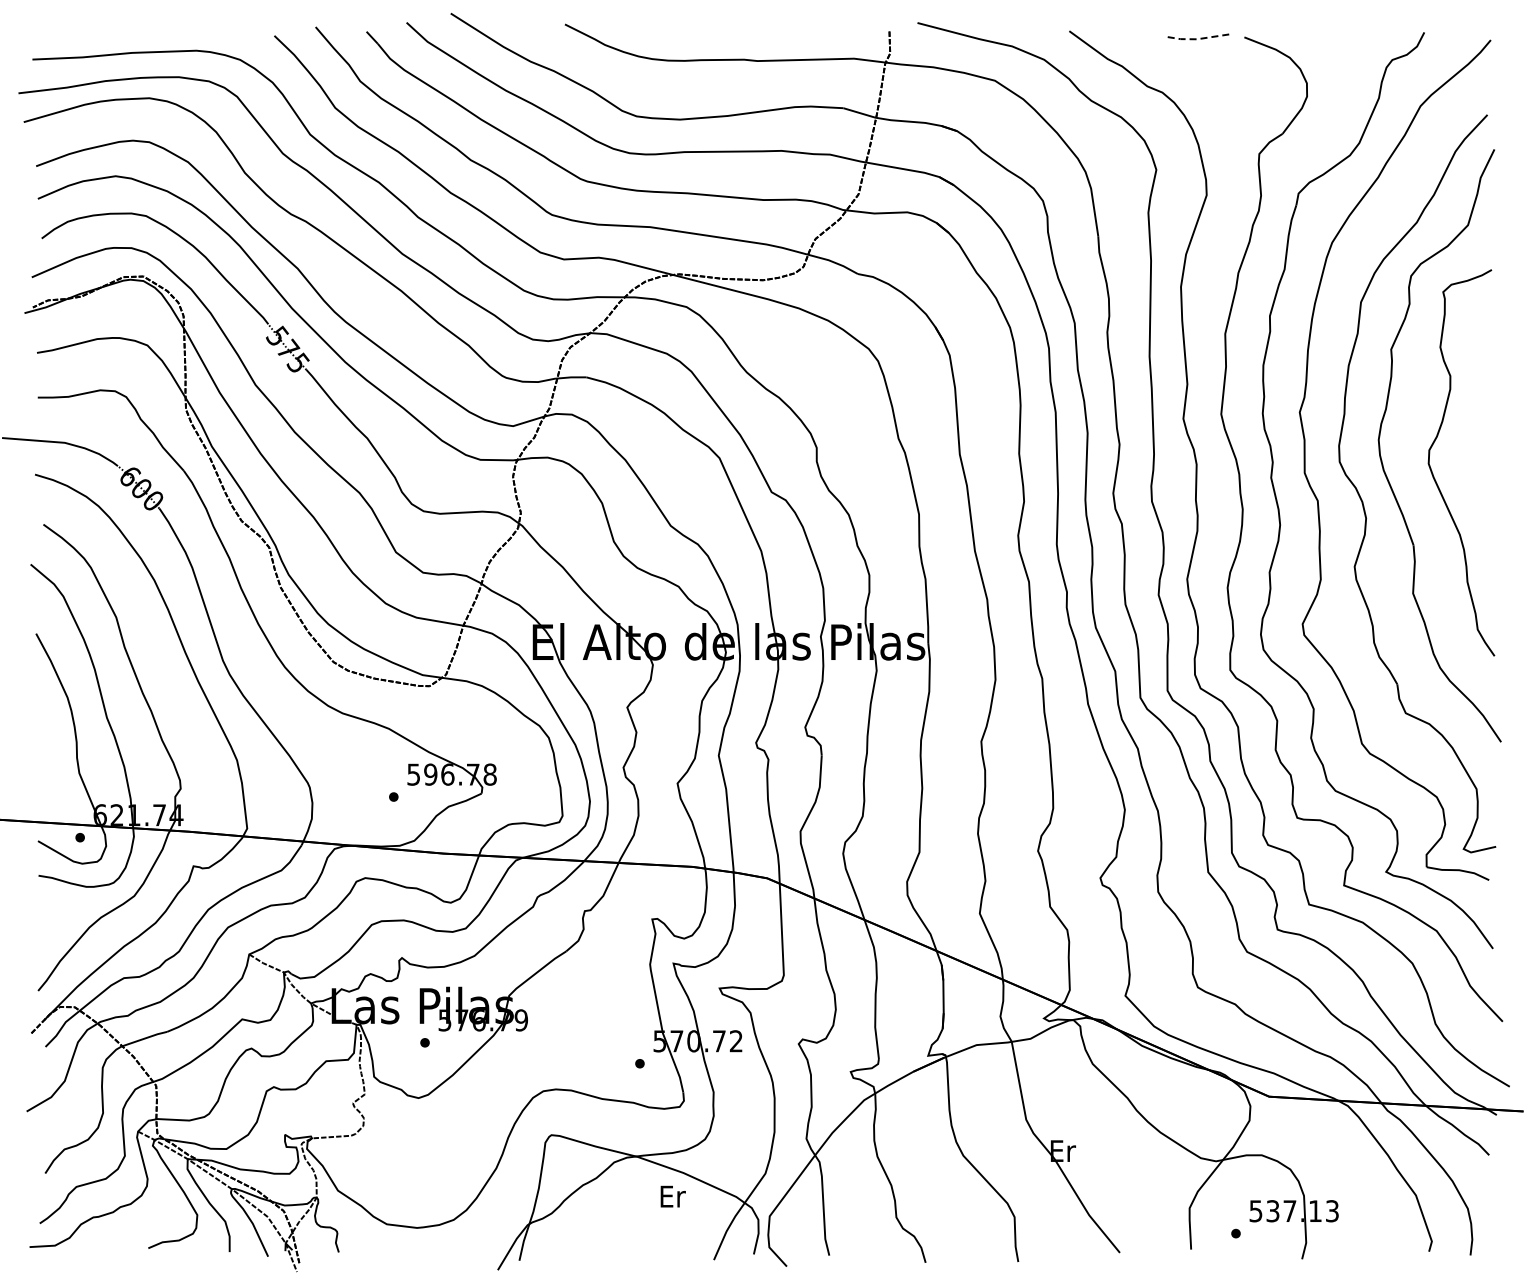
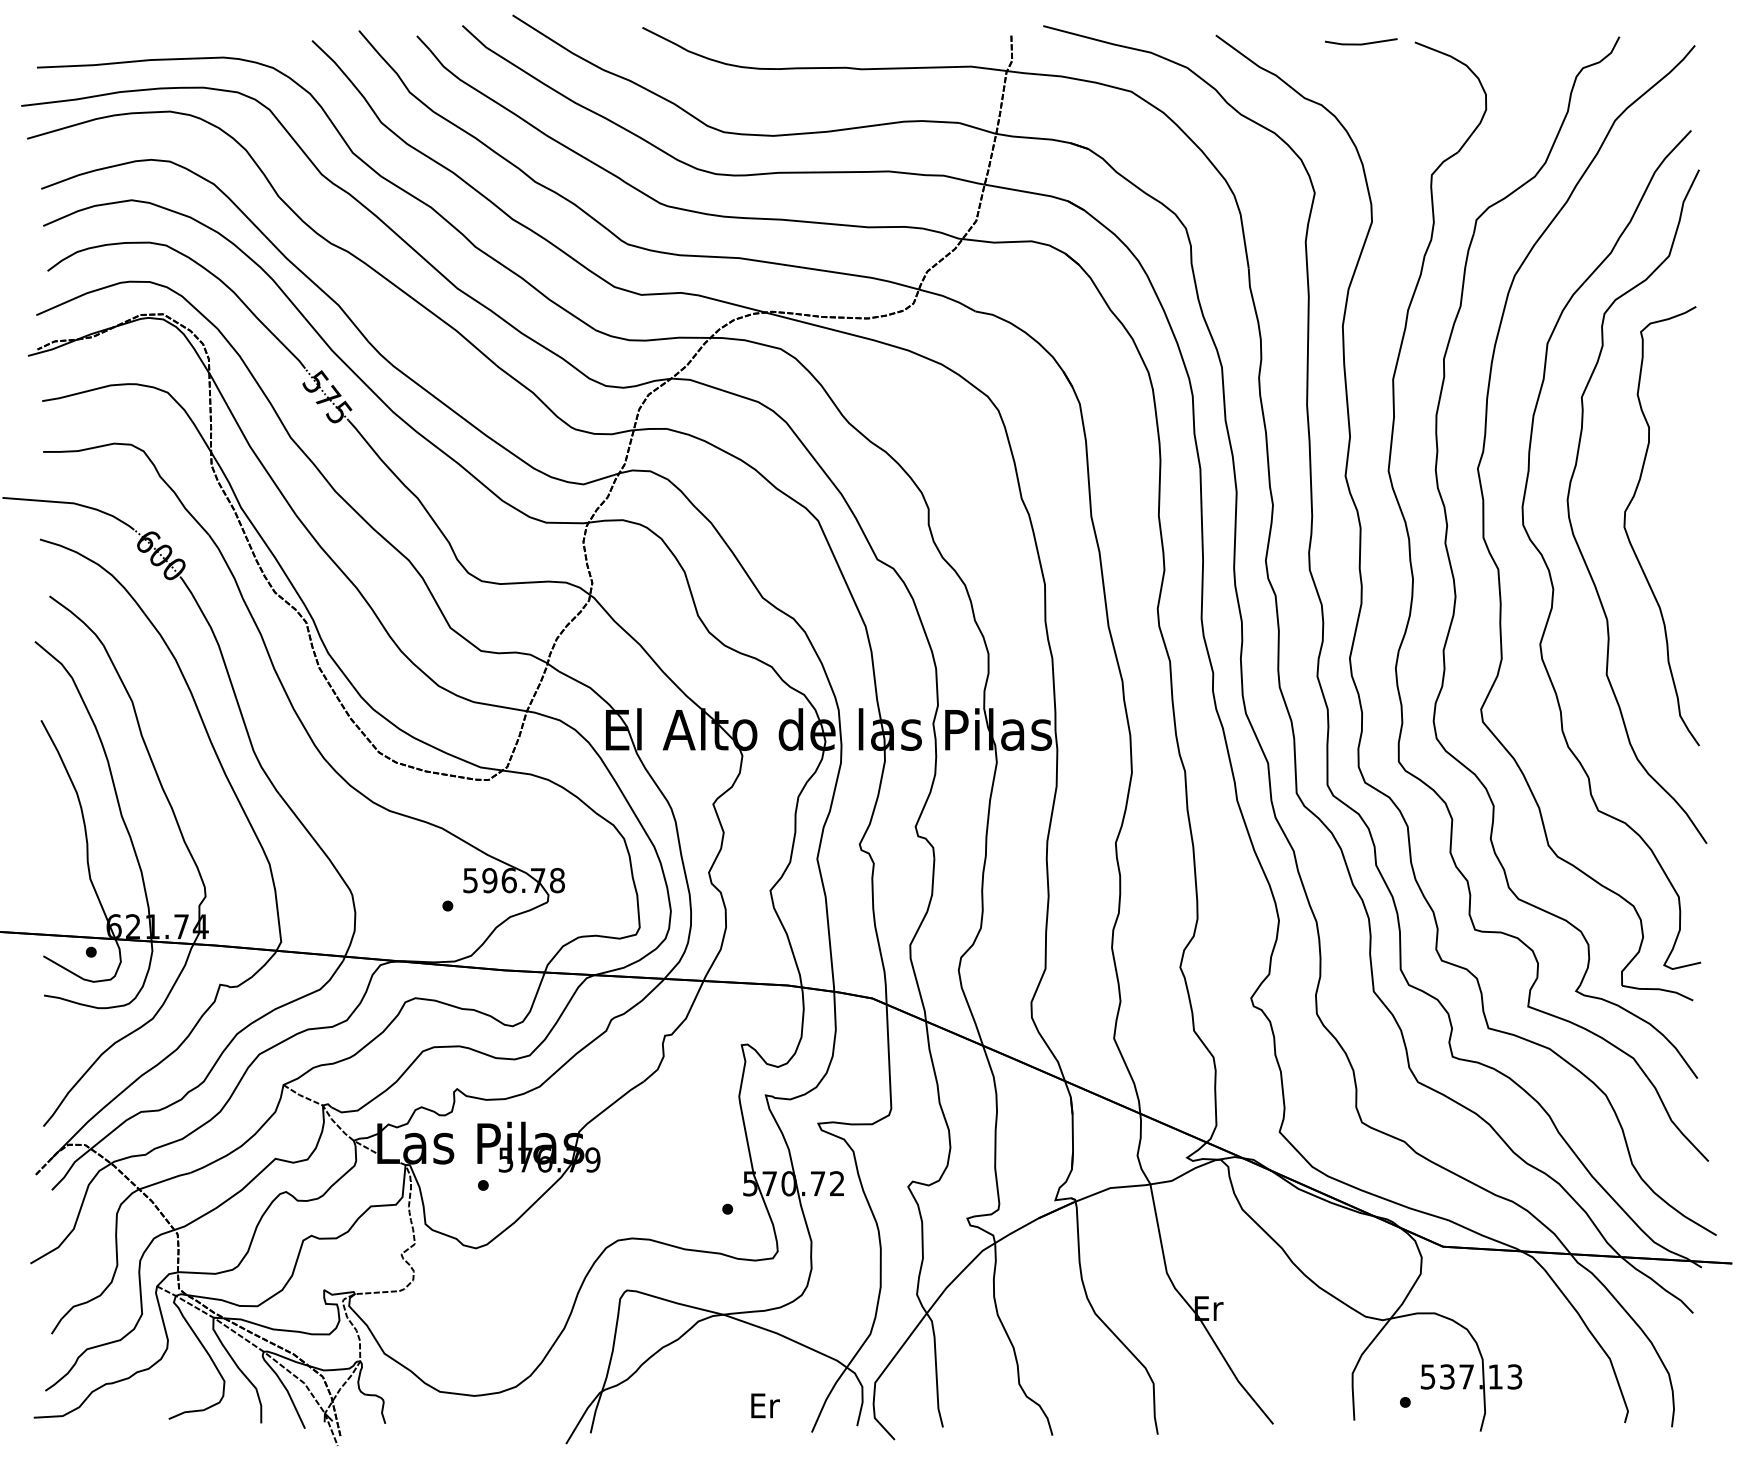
line: (1197, 39) -> (1361, 44), dashed -> solid
text: (672, 1196) -> (764, 1405), moved

